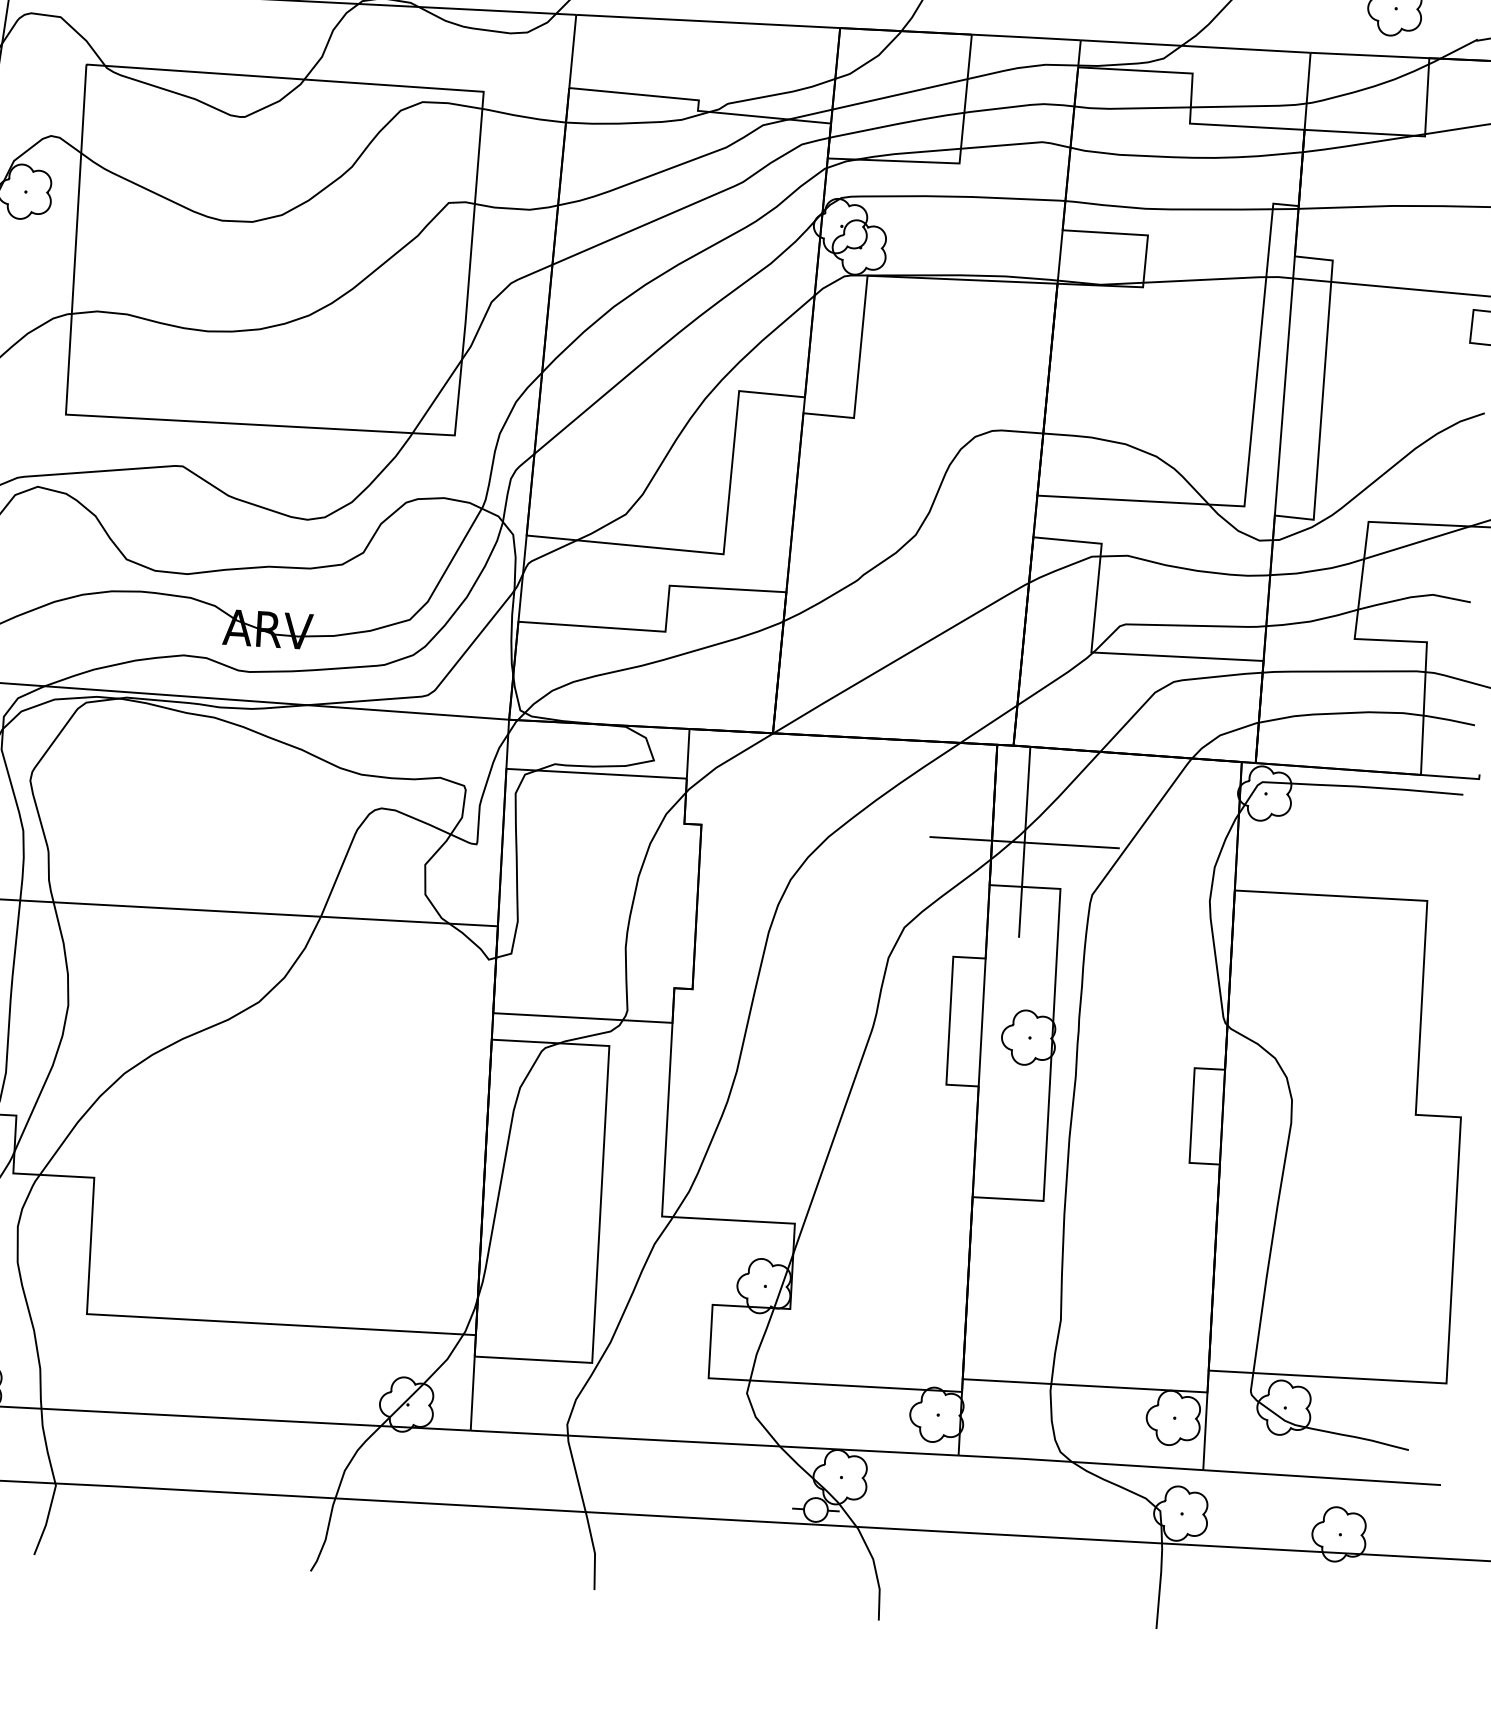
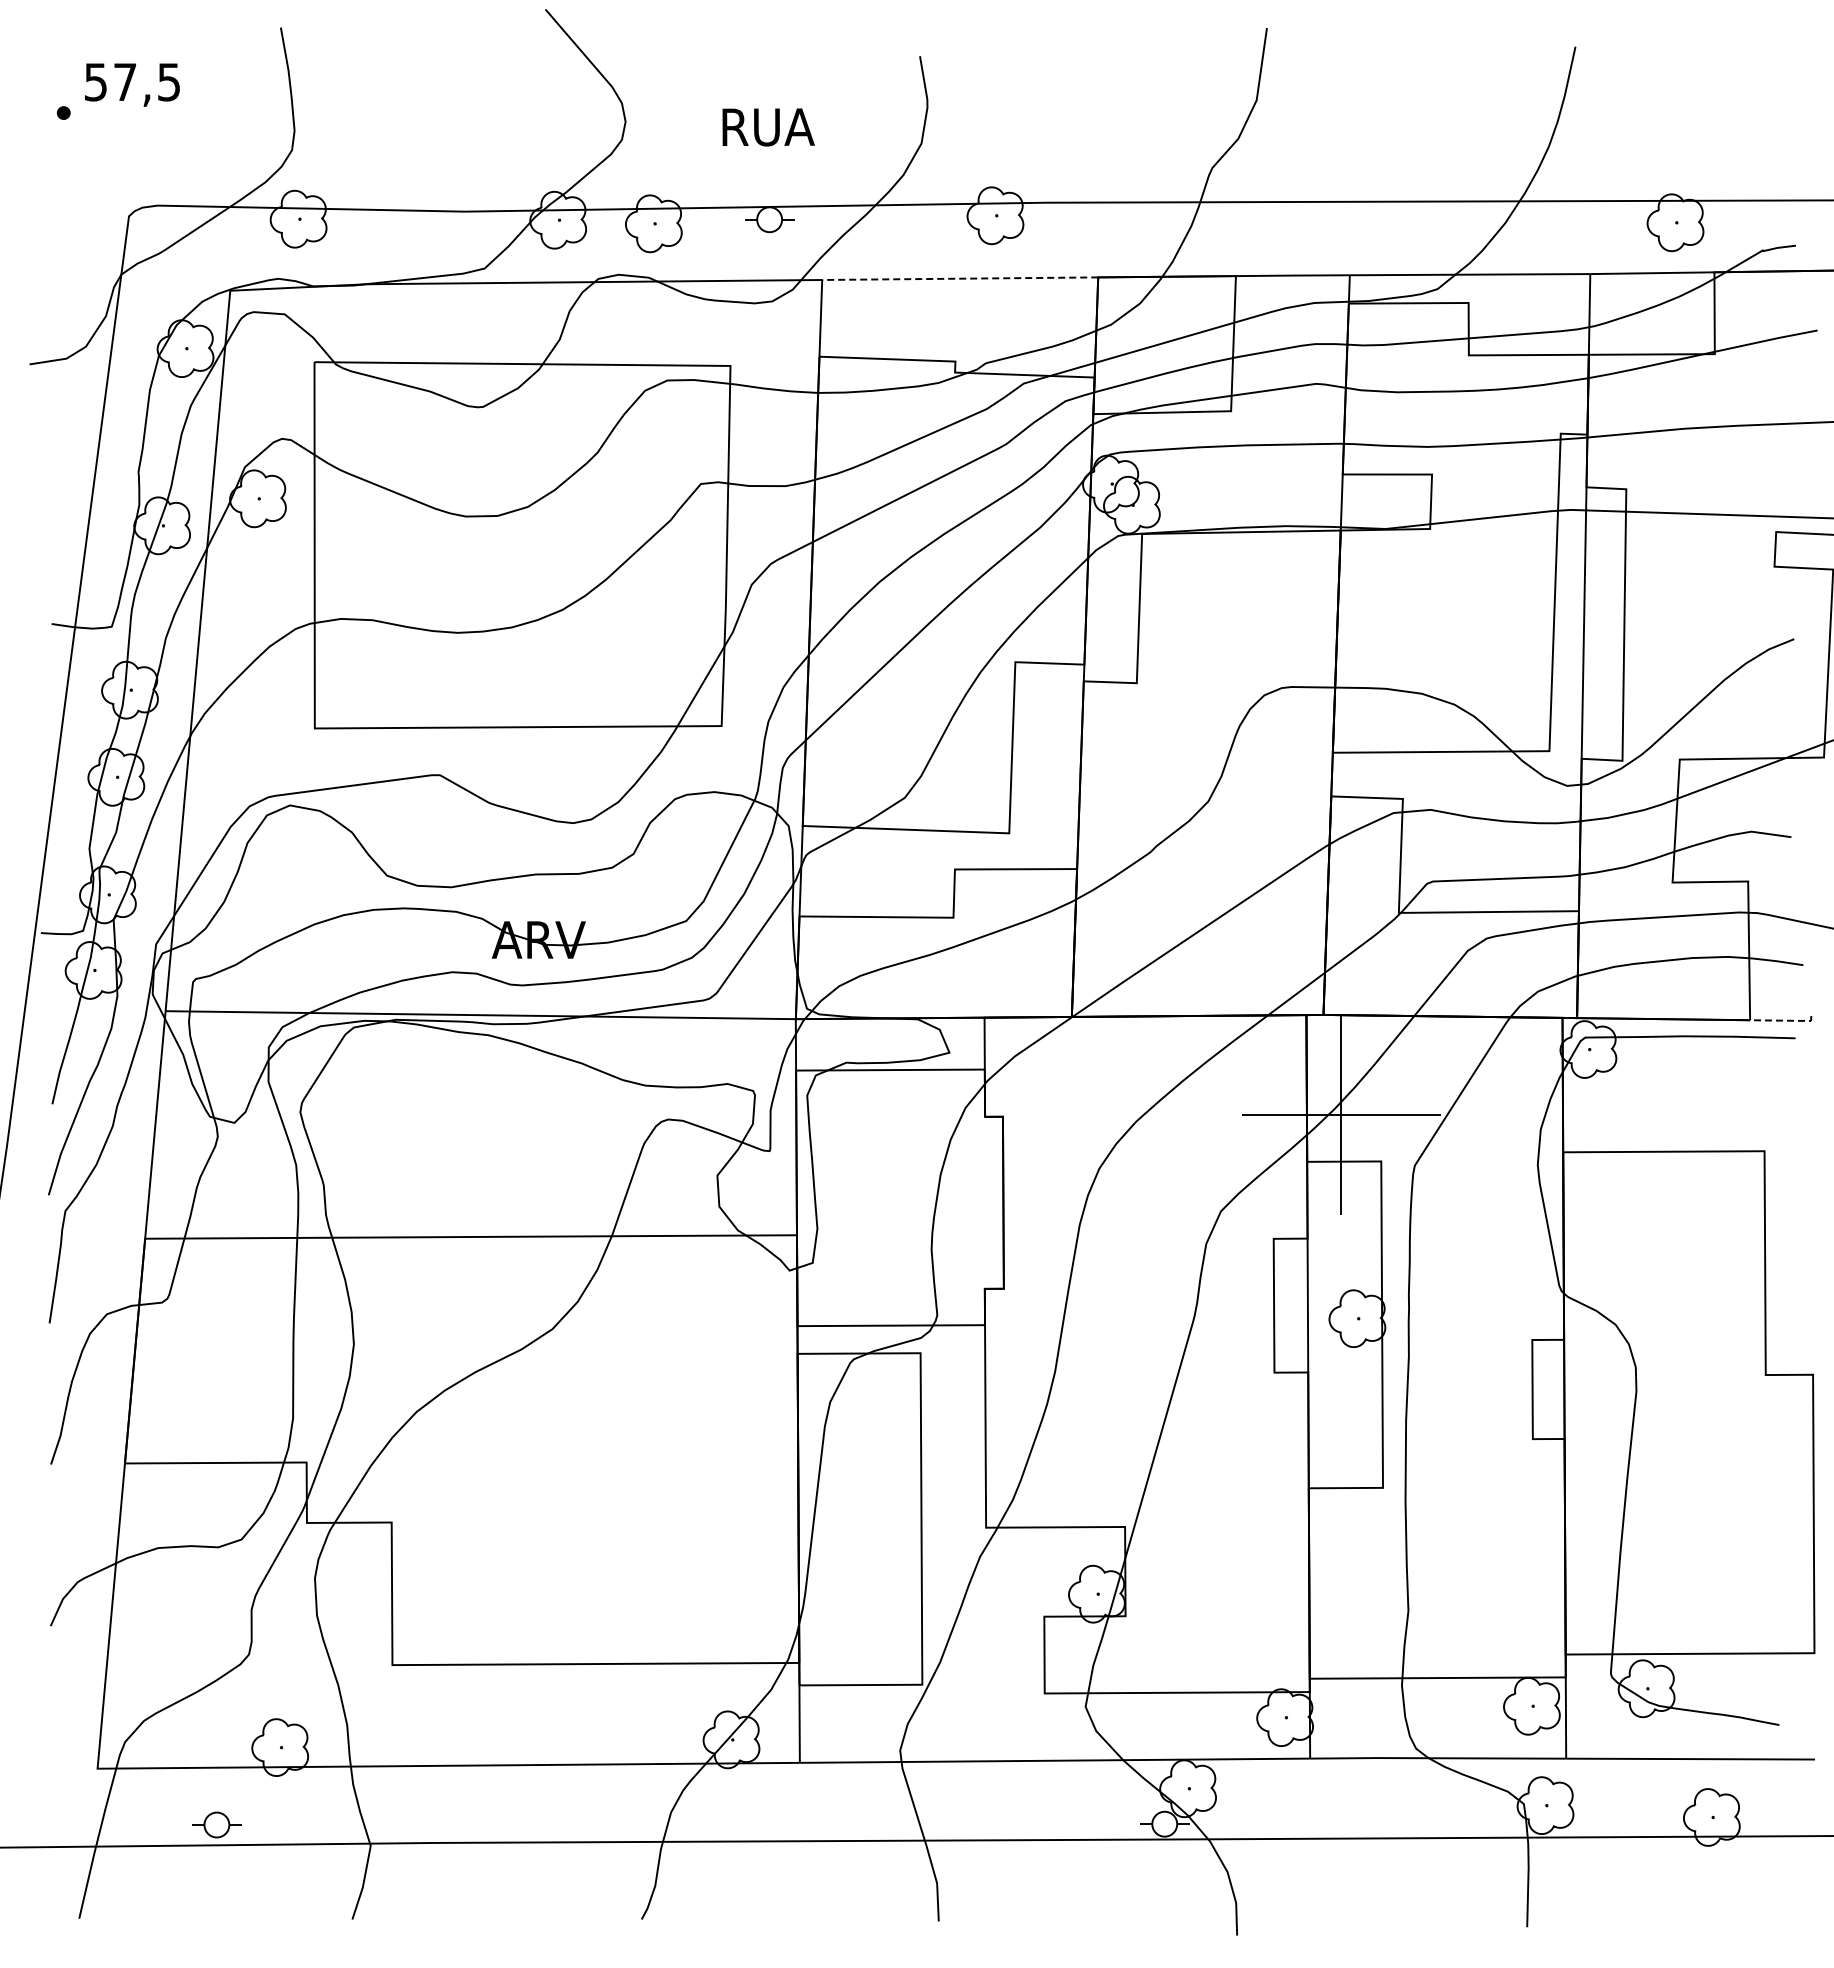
line: (707, 21) -> (959, 278), solid -> dashed
line: (1452, 777) -> (1783, 1020), solid -> dashed

